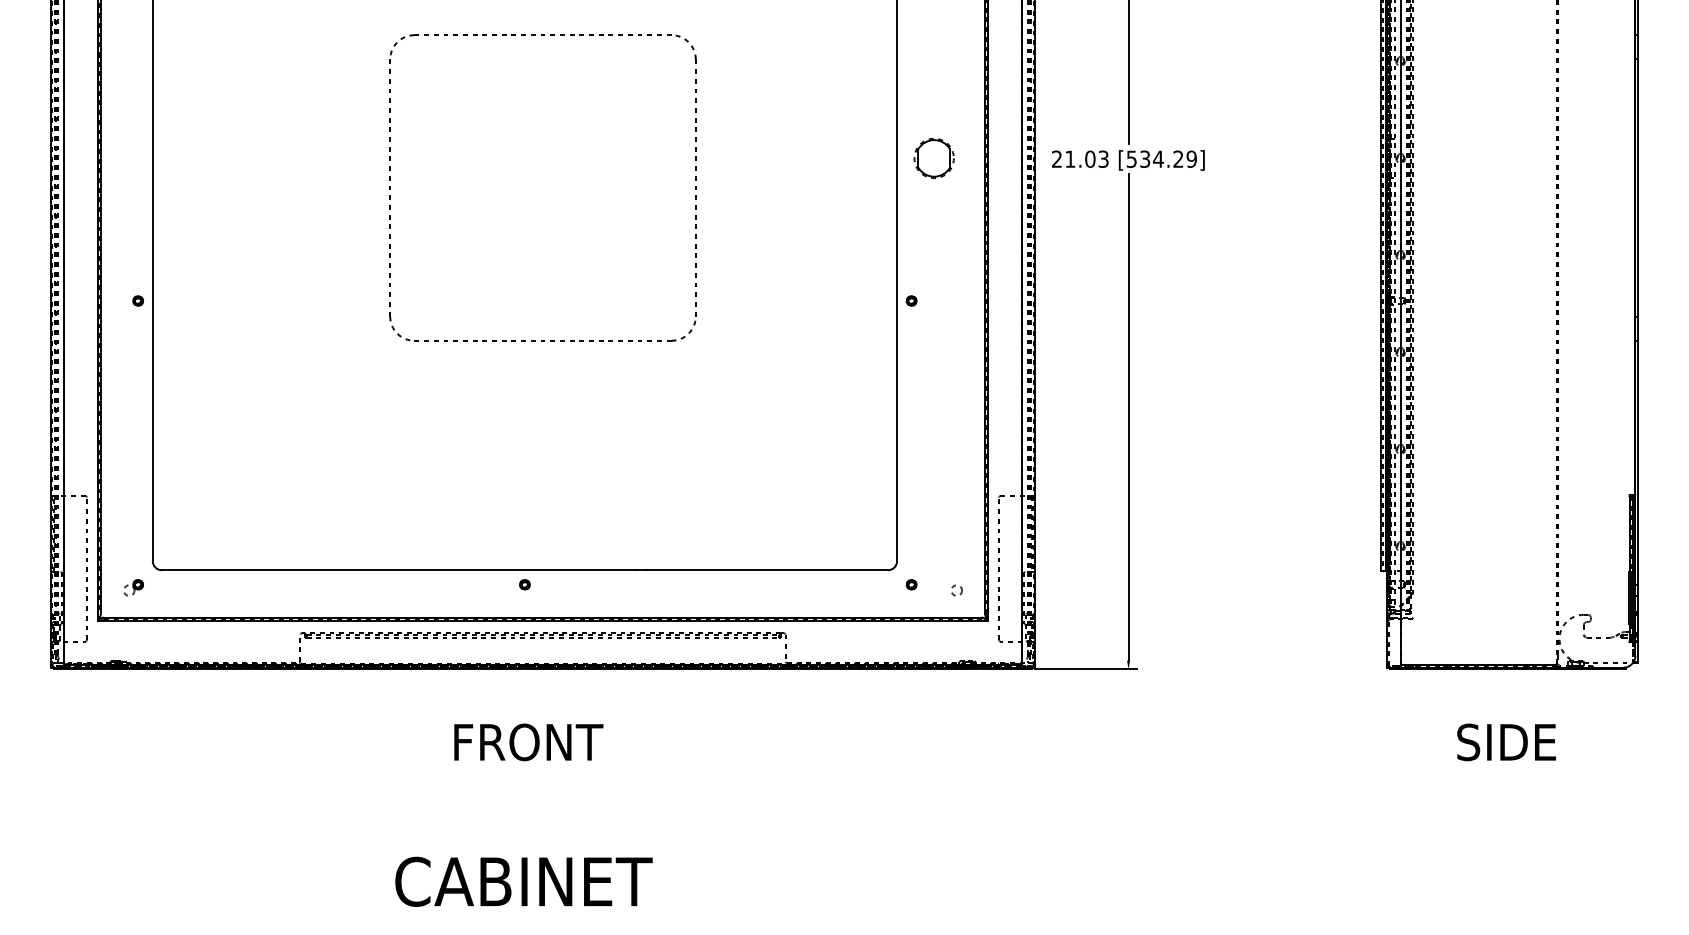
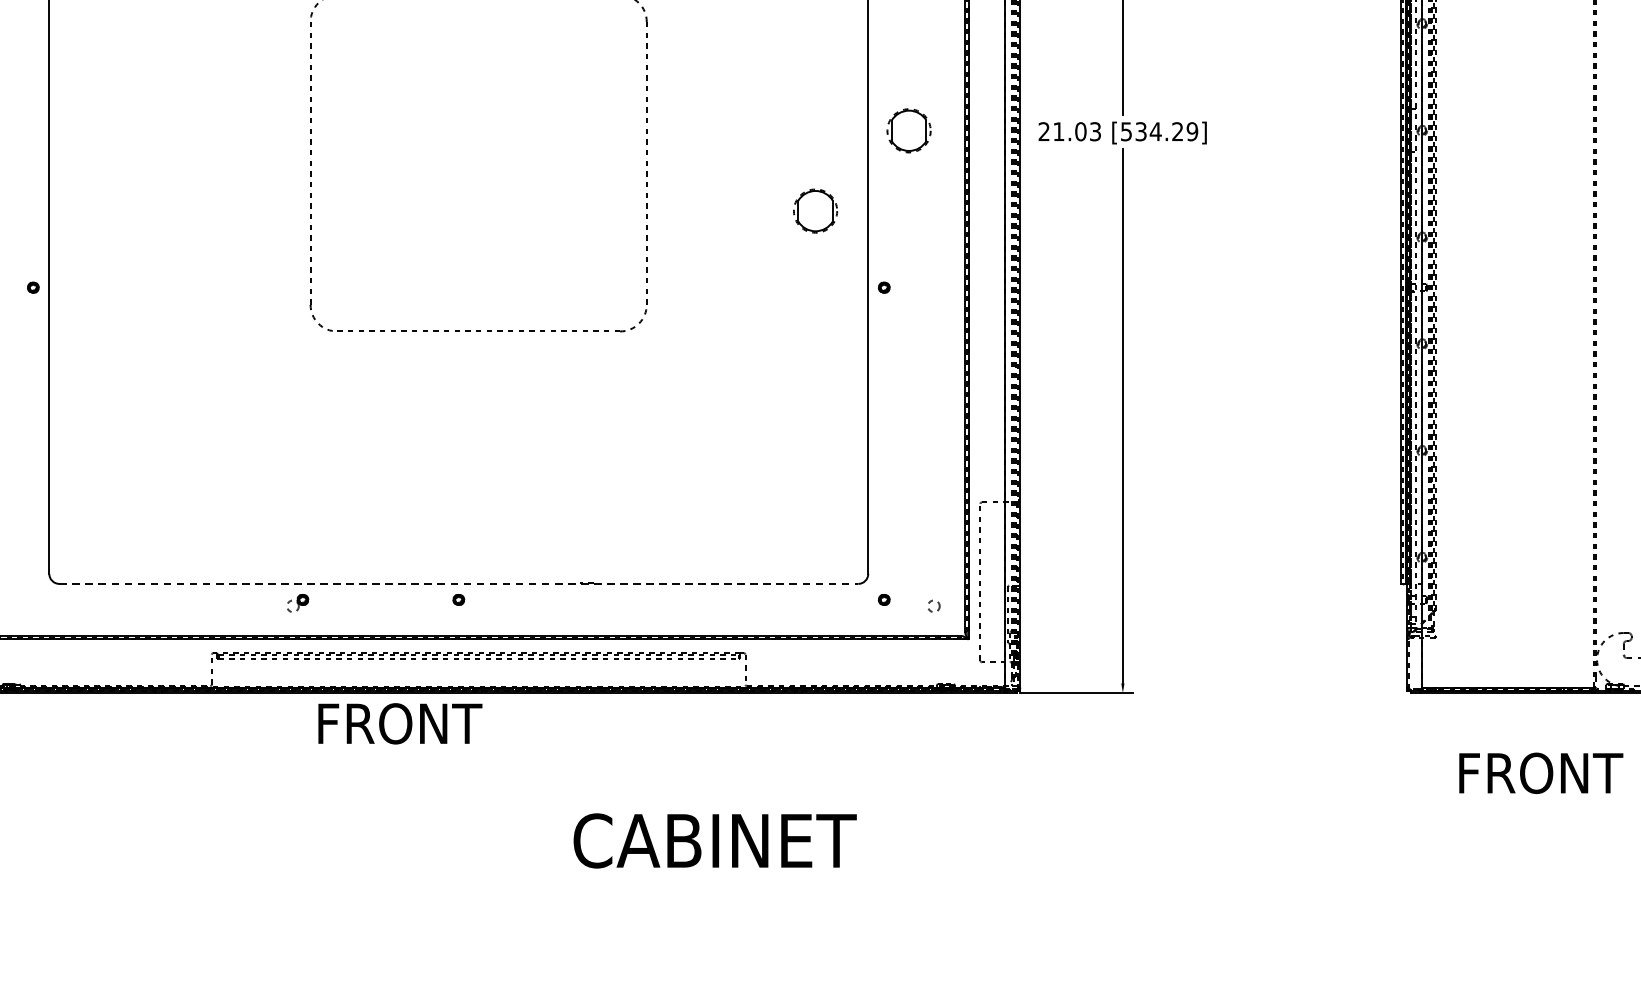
part: (848, 230) -> (814, 210), added
line: (525, 570) -> (459, 584), solid -> dashed
part: (133, 587) -> (297, 602), moved
text: (528, 742) -> (400, 723), moved
text: (1508, 742) -> (1540, 773), SIDE -> FRONT
text: (523, 881) -> (714, 840), moved

